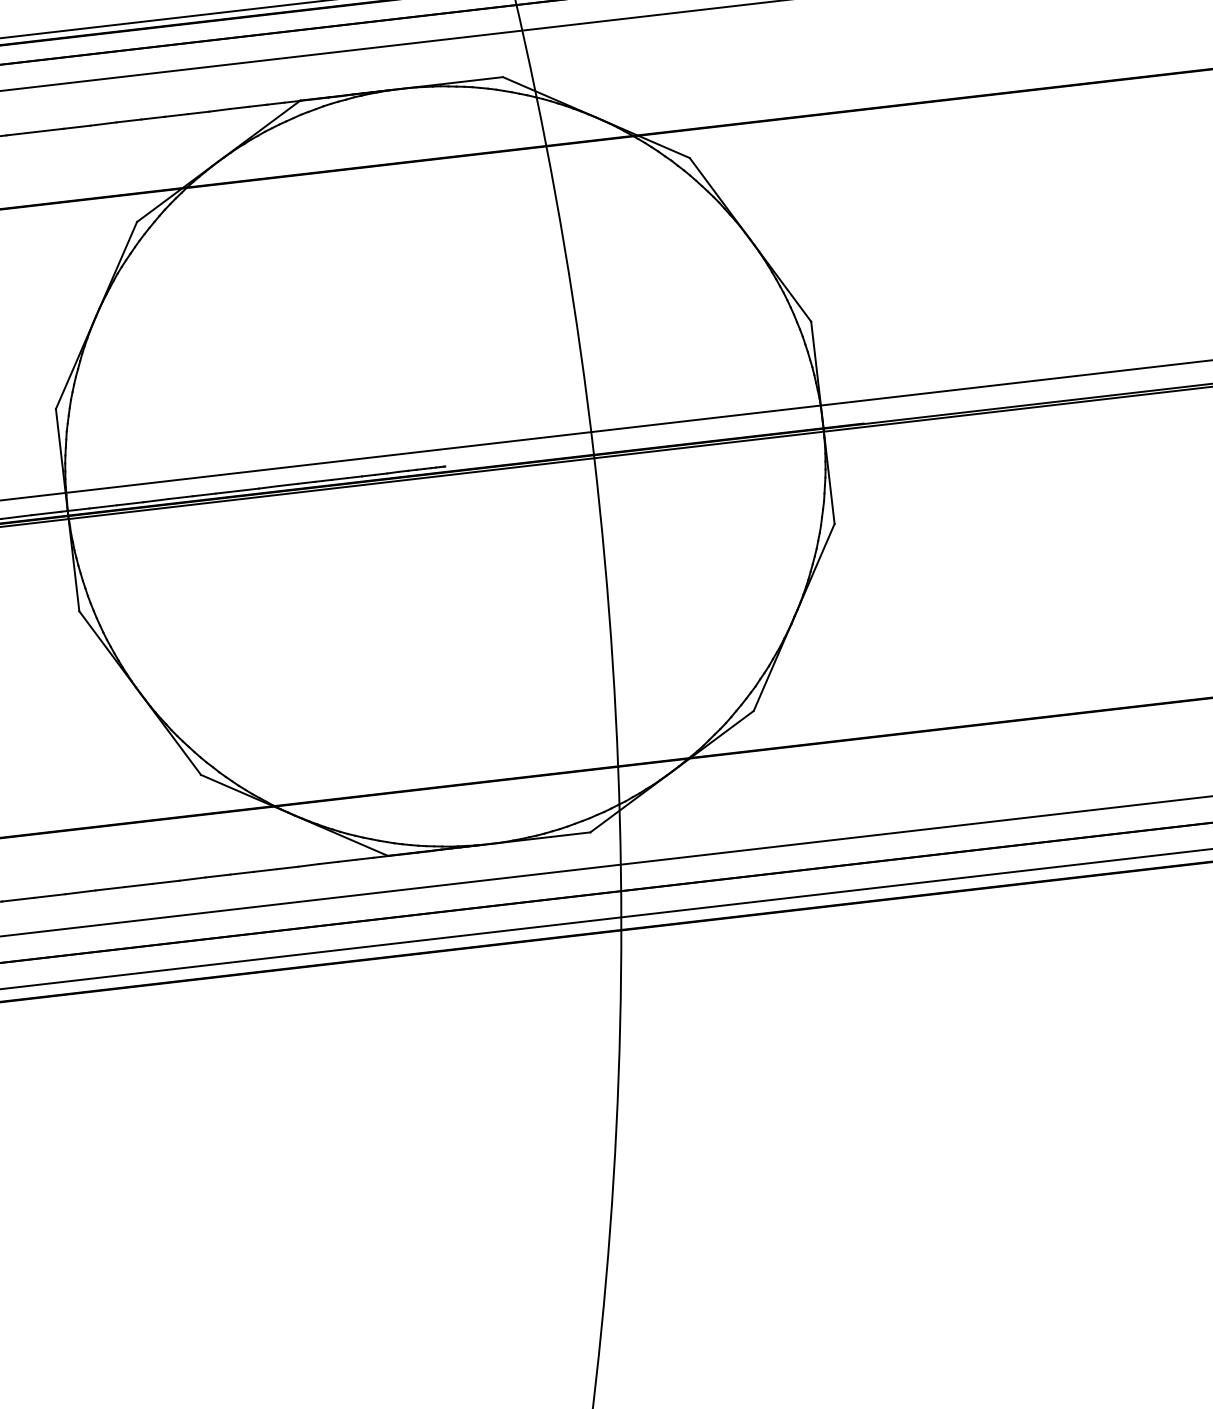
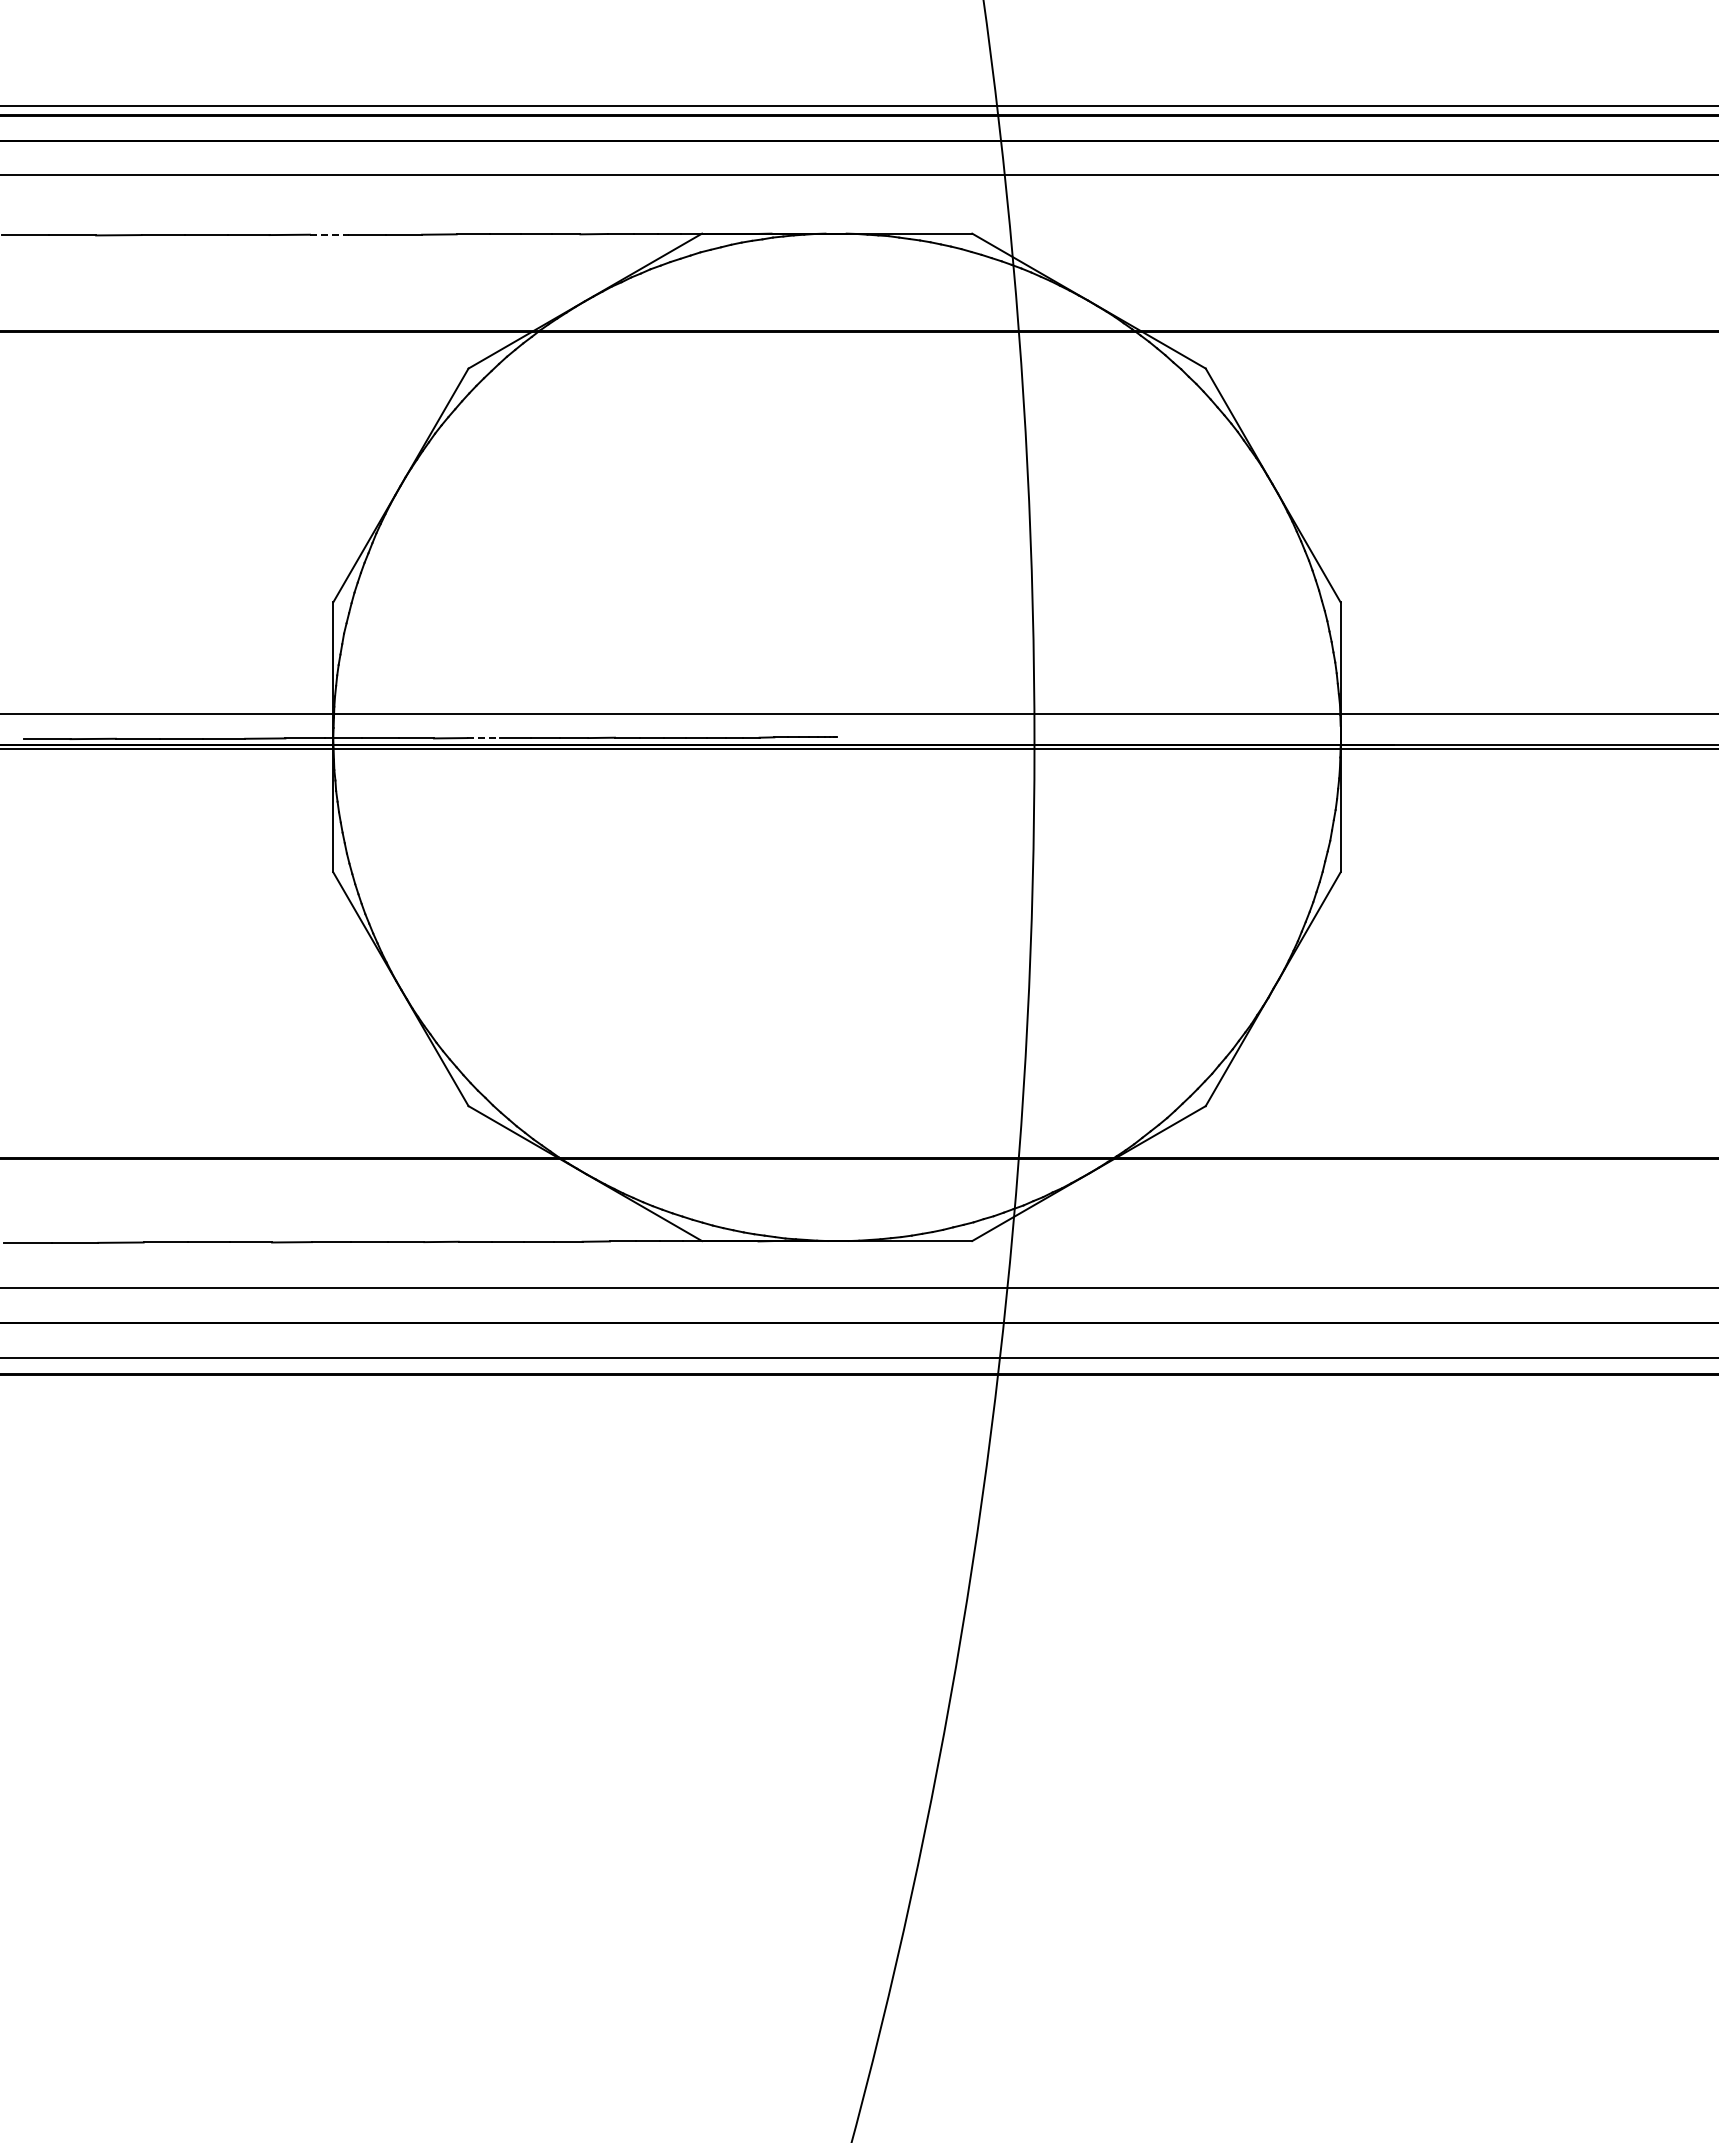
line: (21, 133) -> (329, 234), solid -> dashed
line: (181, 497) -> (484, 738), solid -> dashed

